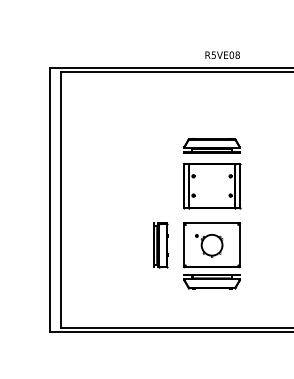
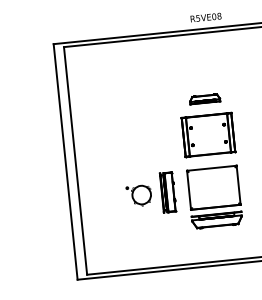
part: (212, 145) -> (205, 98), size x0.6
part: (209, 245) -> (139, 195), moved

